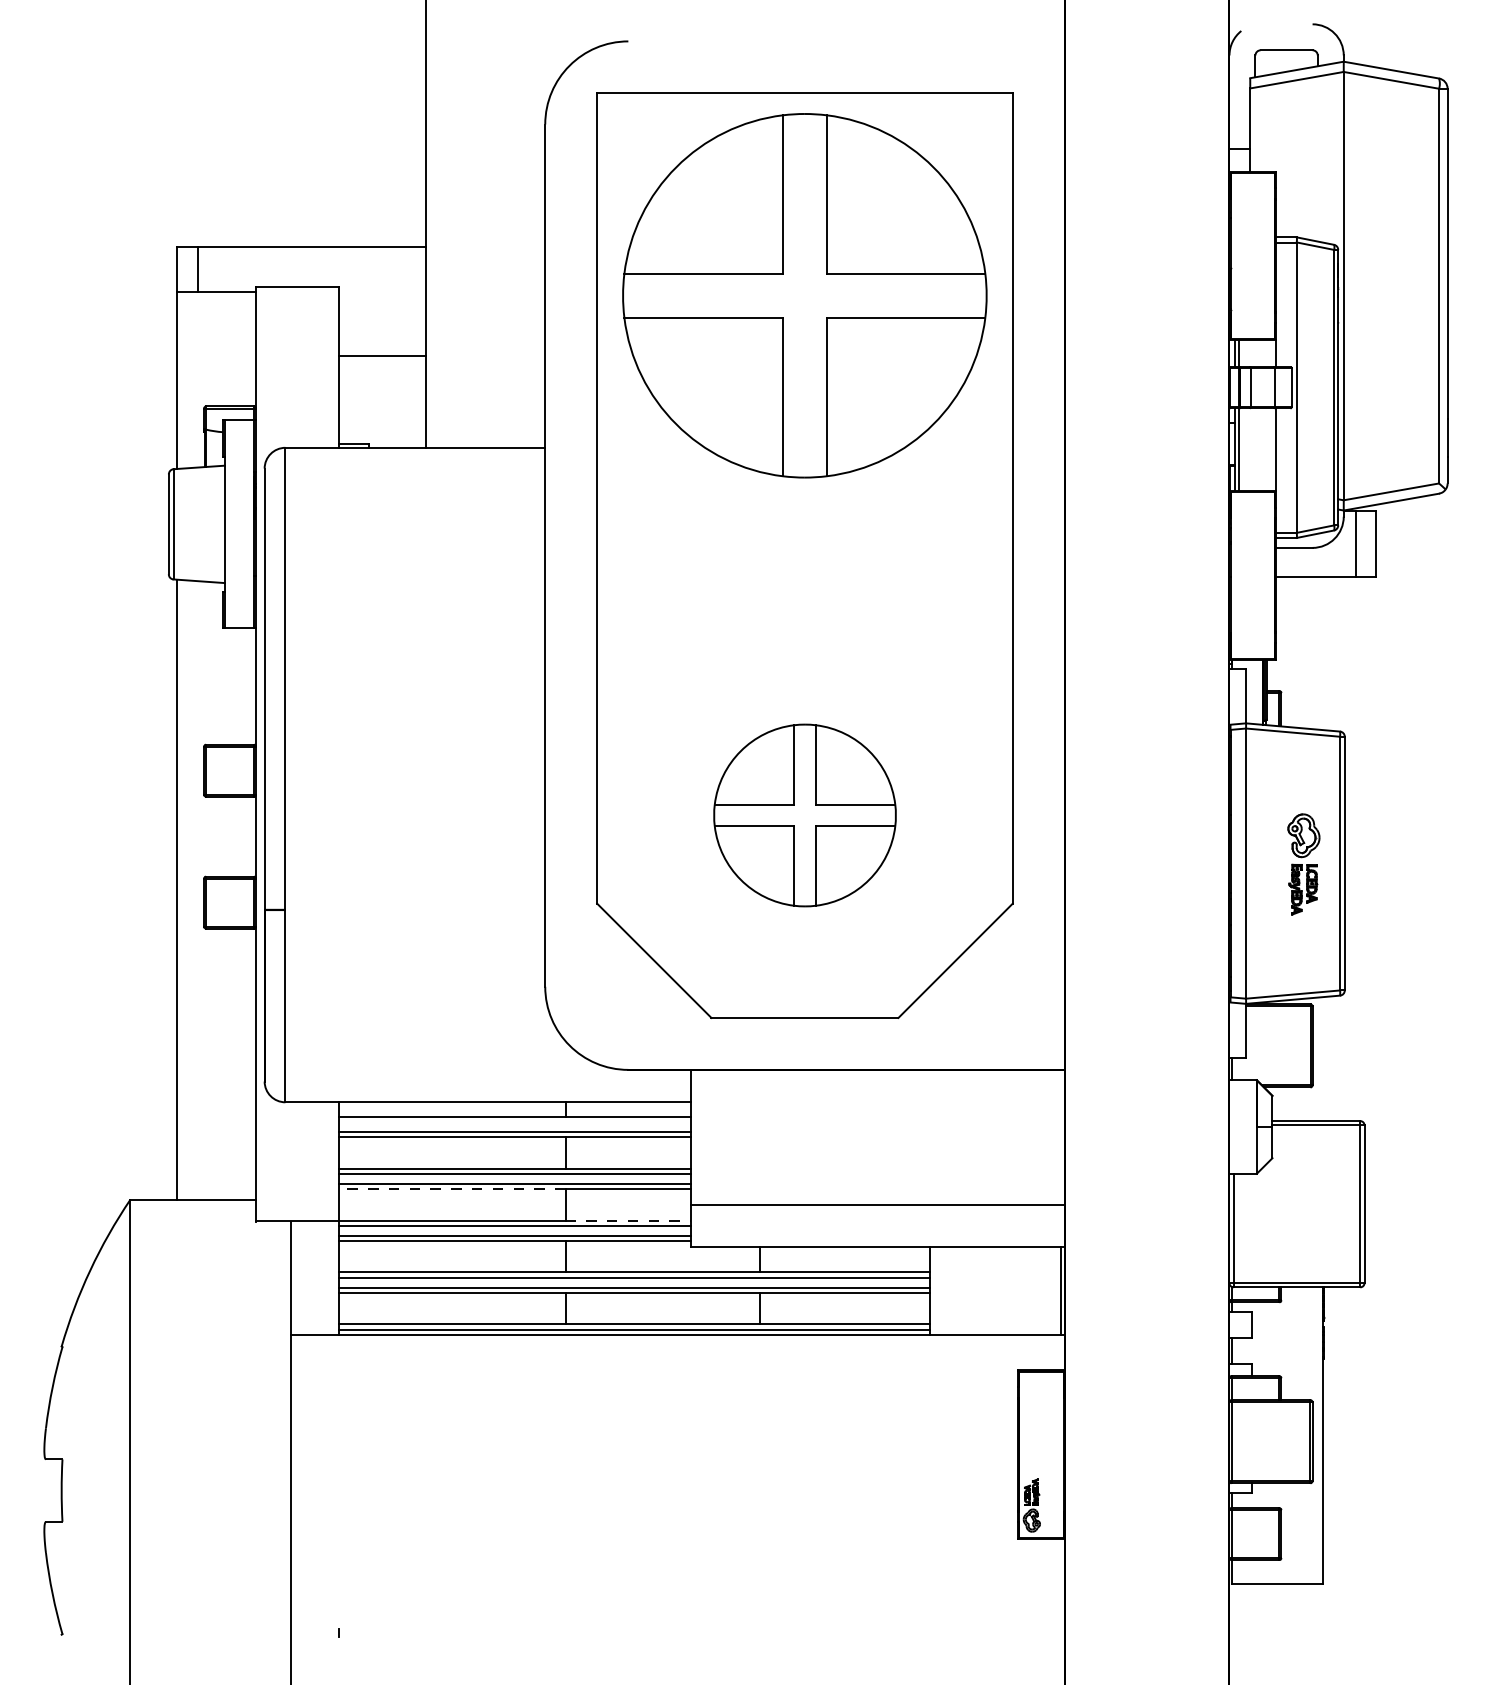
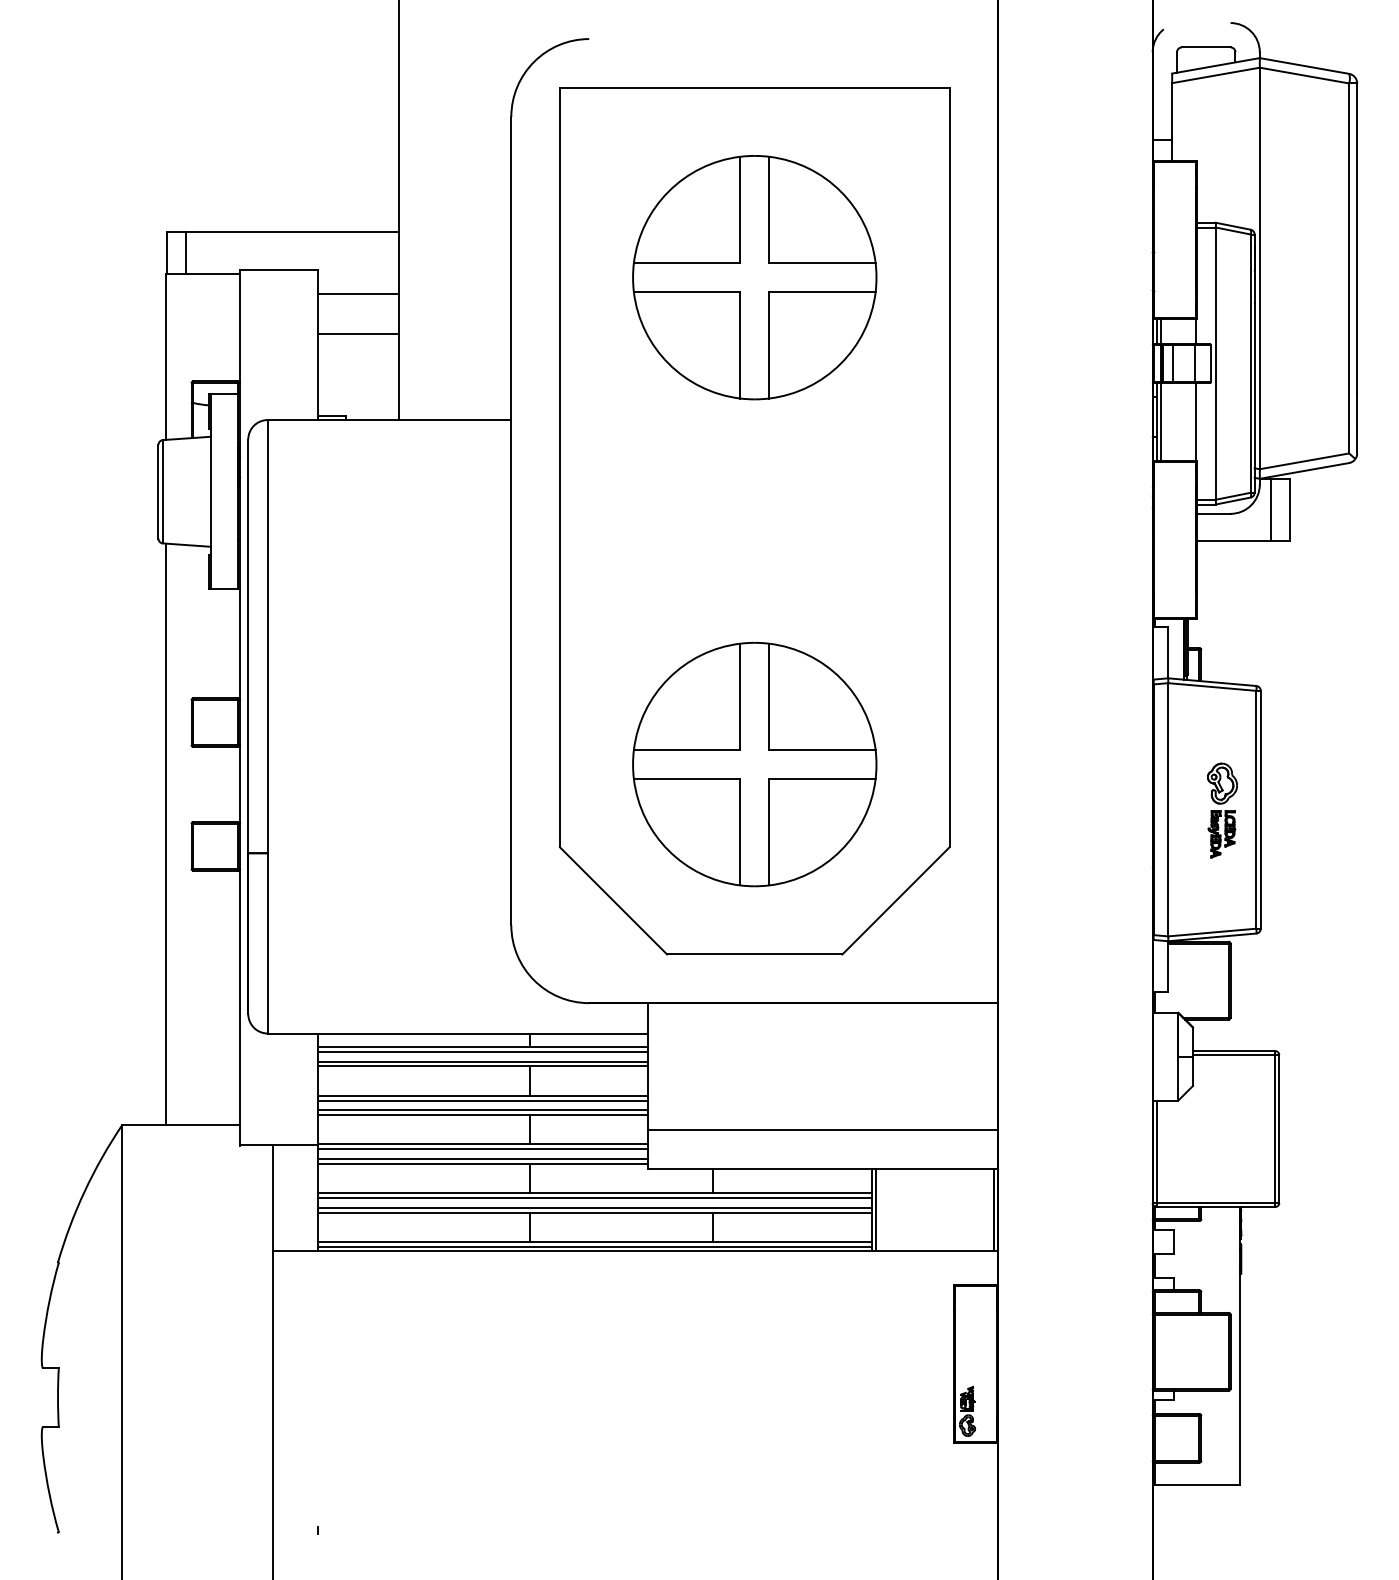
part: (804, 295) -> (754, 277), size x0.71
line: (382, 312) -> (358, 293), added
part: (804, 815) -> (754, 764), size x1.43
line: (514, 1121) -> (482, 1051), added
line: (451, 1189) -> (423, 1115), dashed -> solid
line: (627, 1220) -> (588, 1144), dashed -> solid
line: (933, 1290) -> (875, 1209), added

